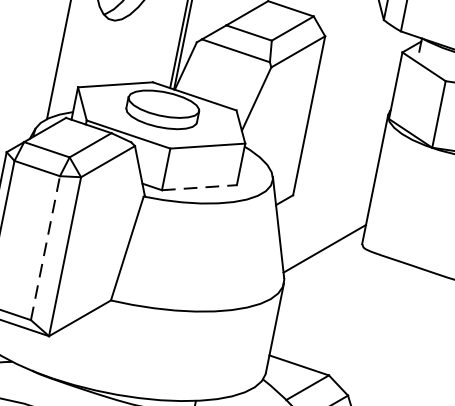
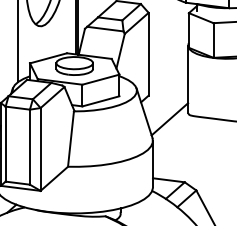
line: (200, 188) -> (101, 101), dashed -> solid
line: (44, 248) -> (29, 147), dashed -> solid

